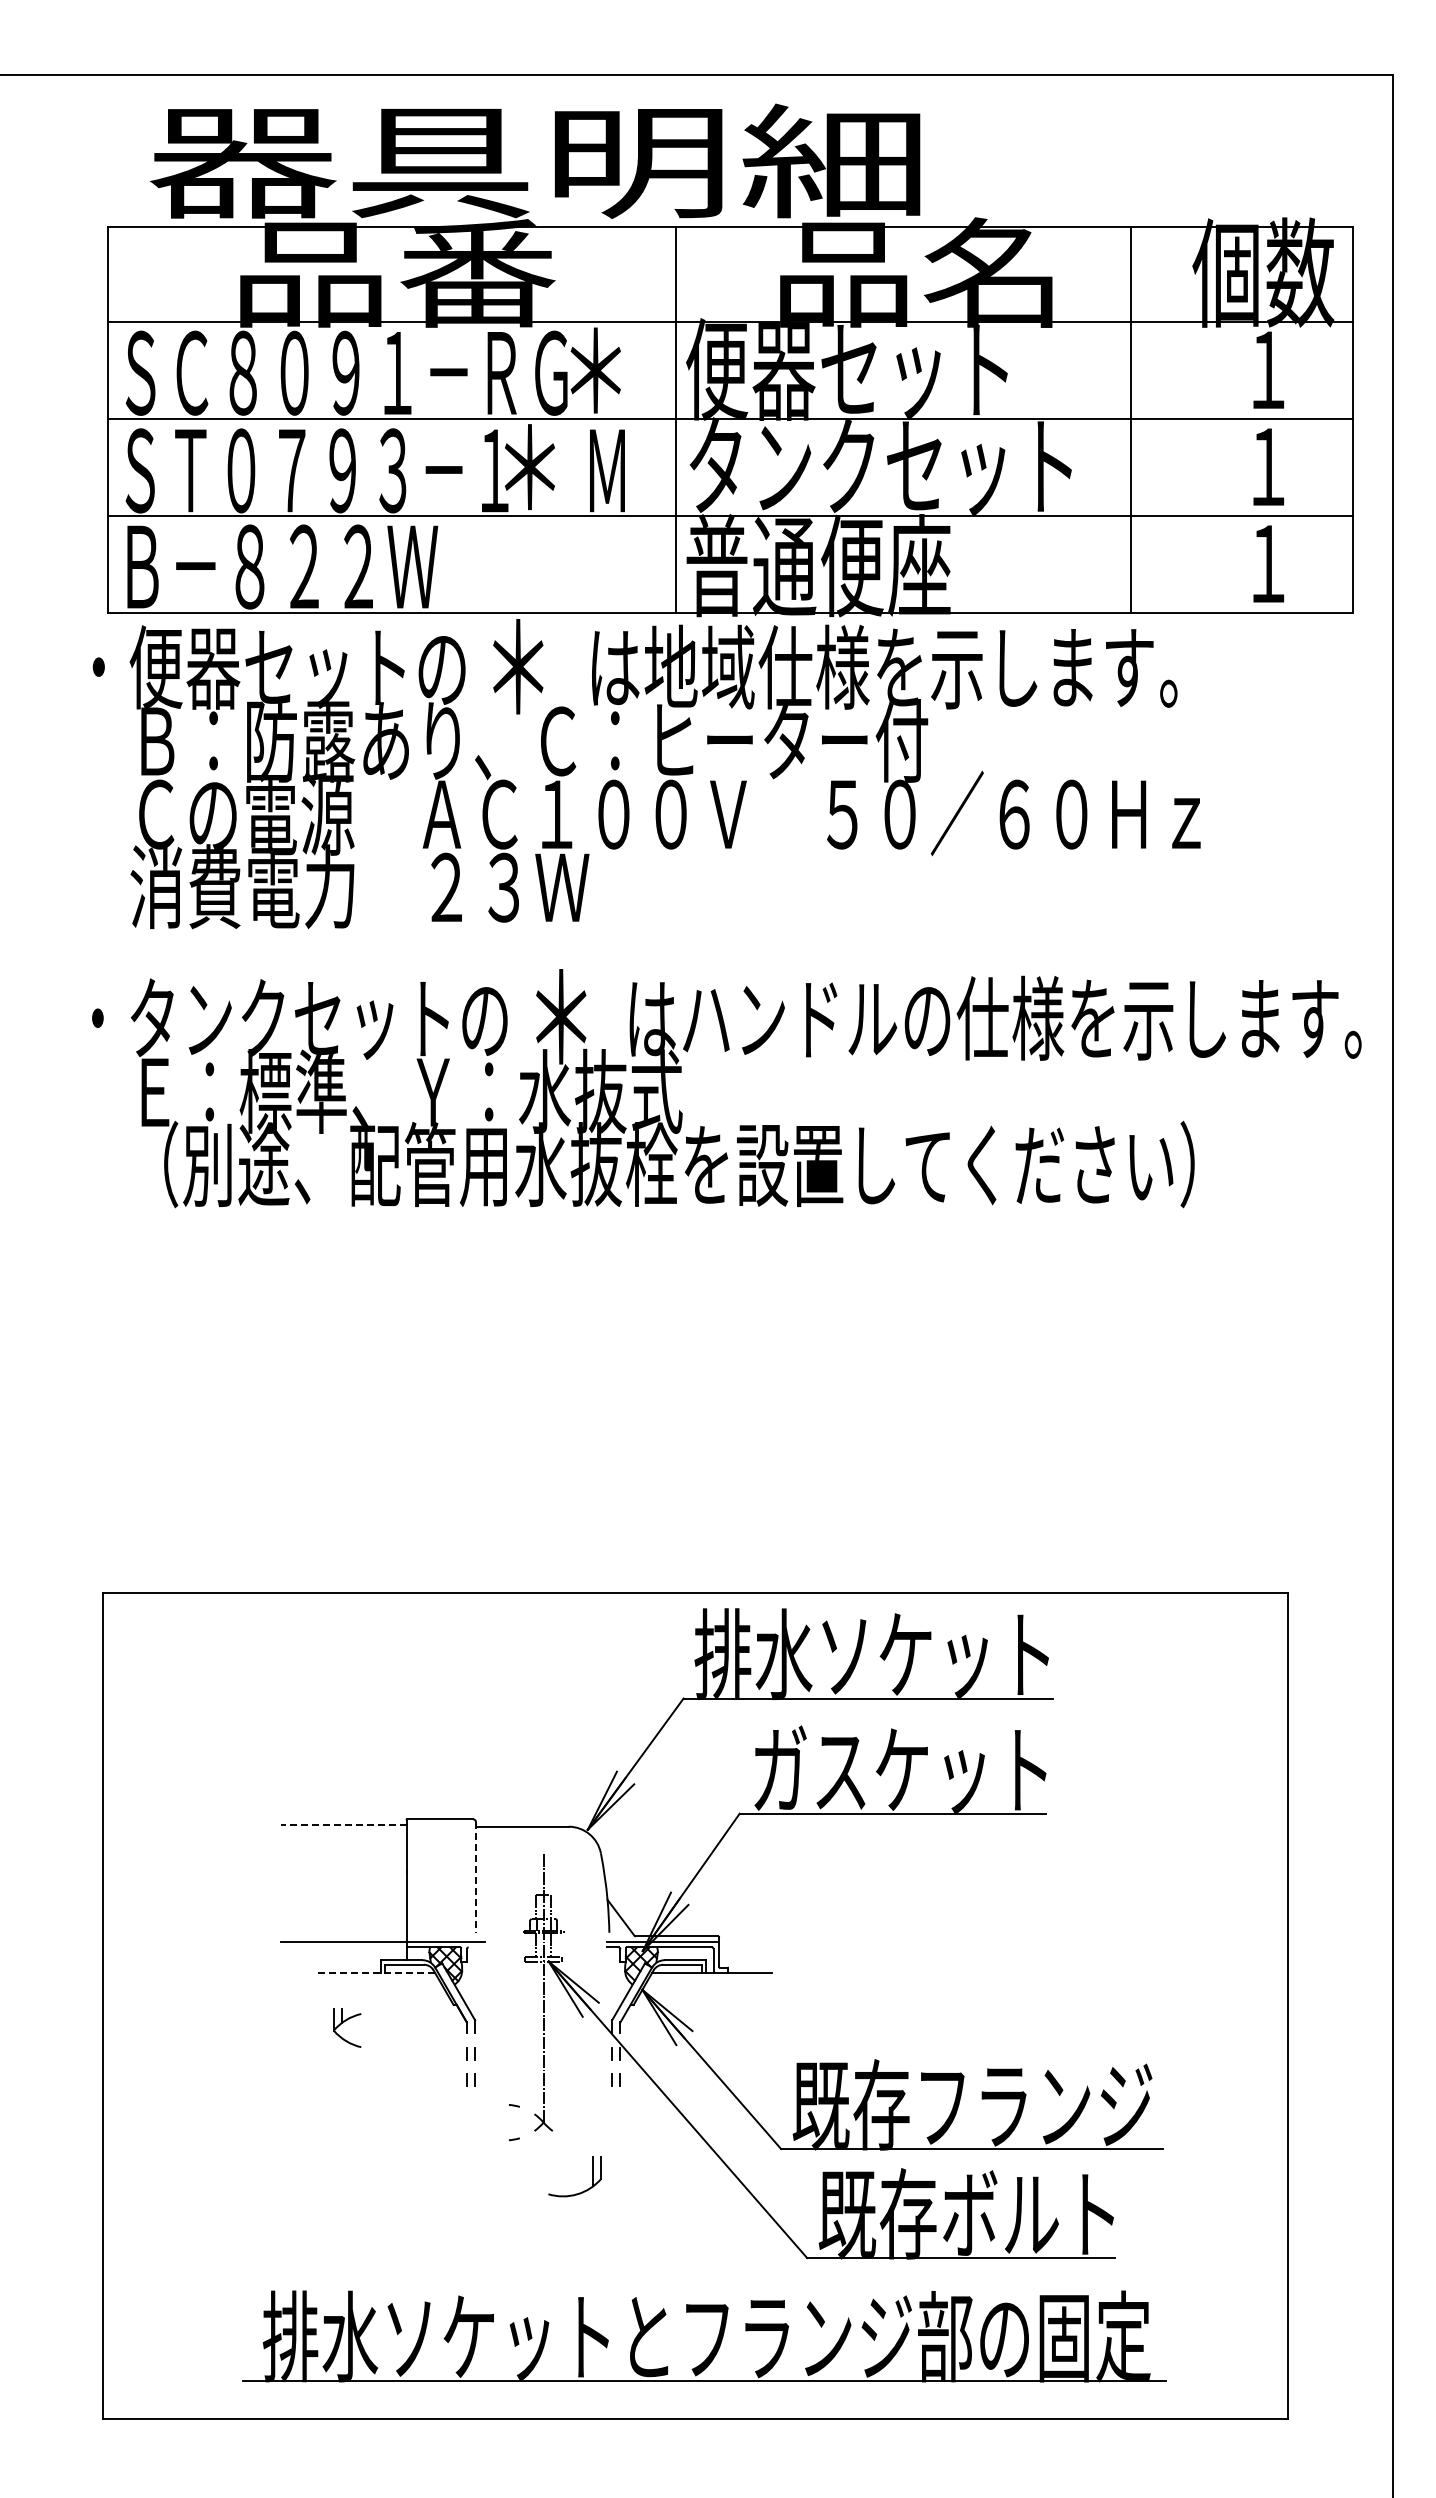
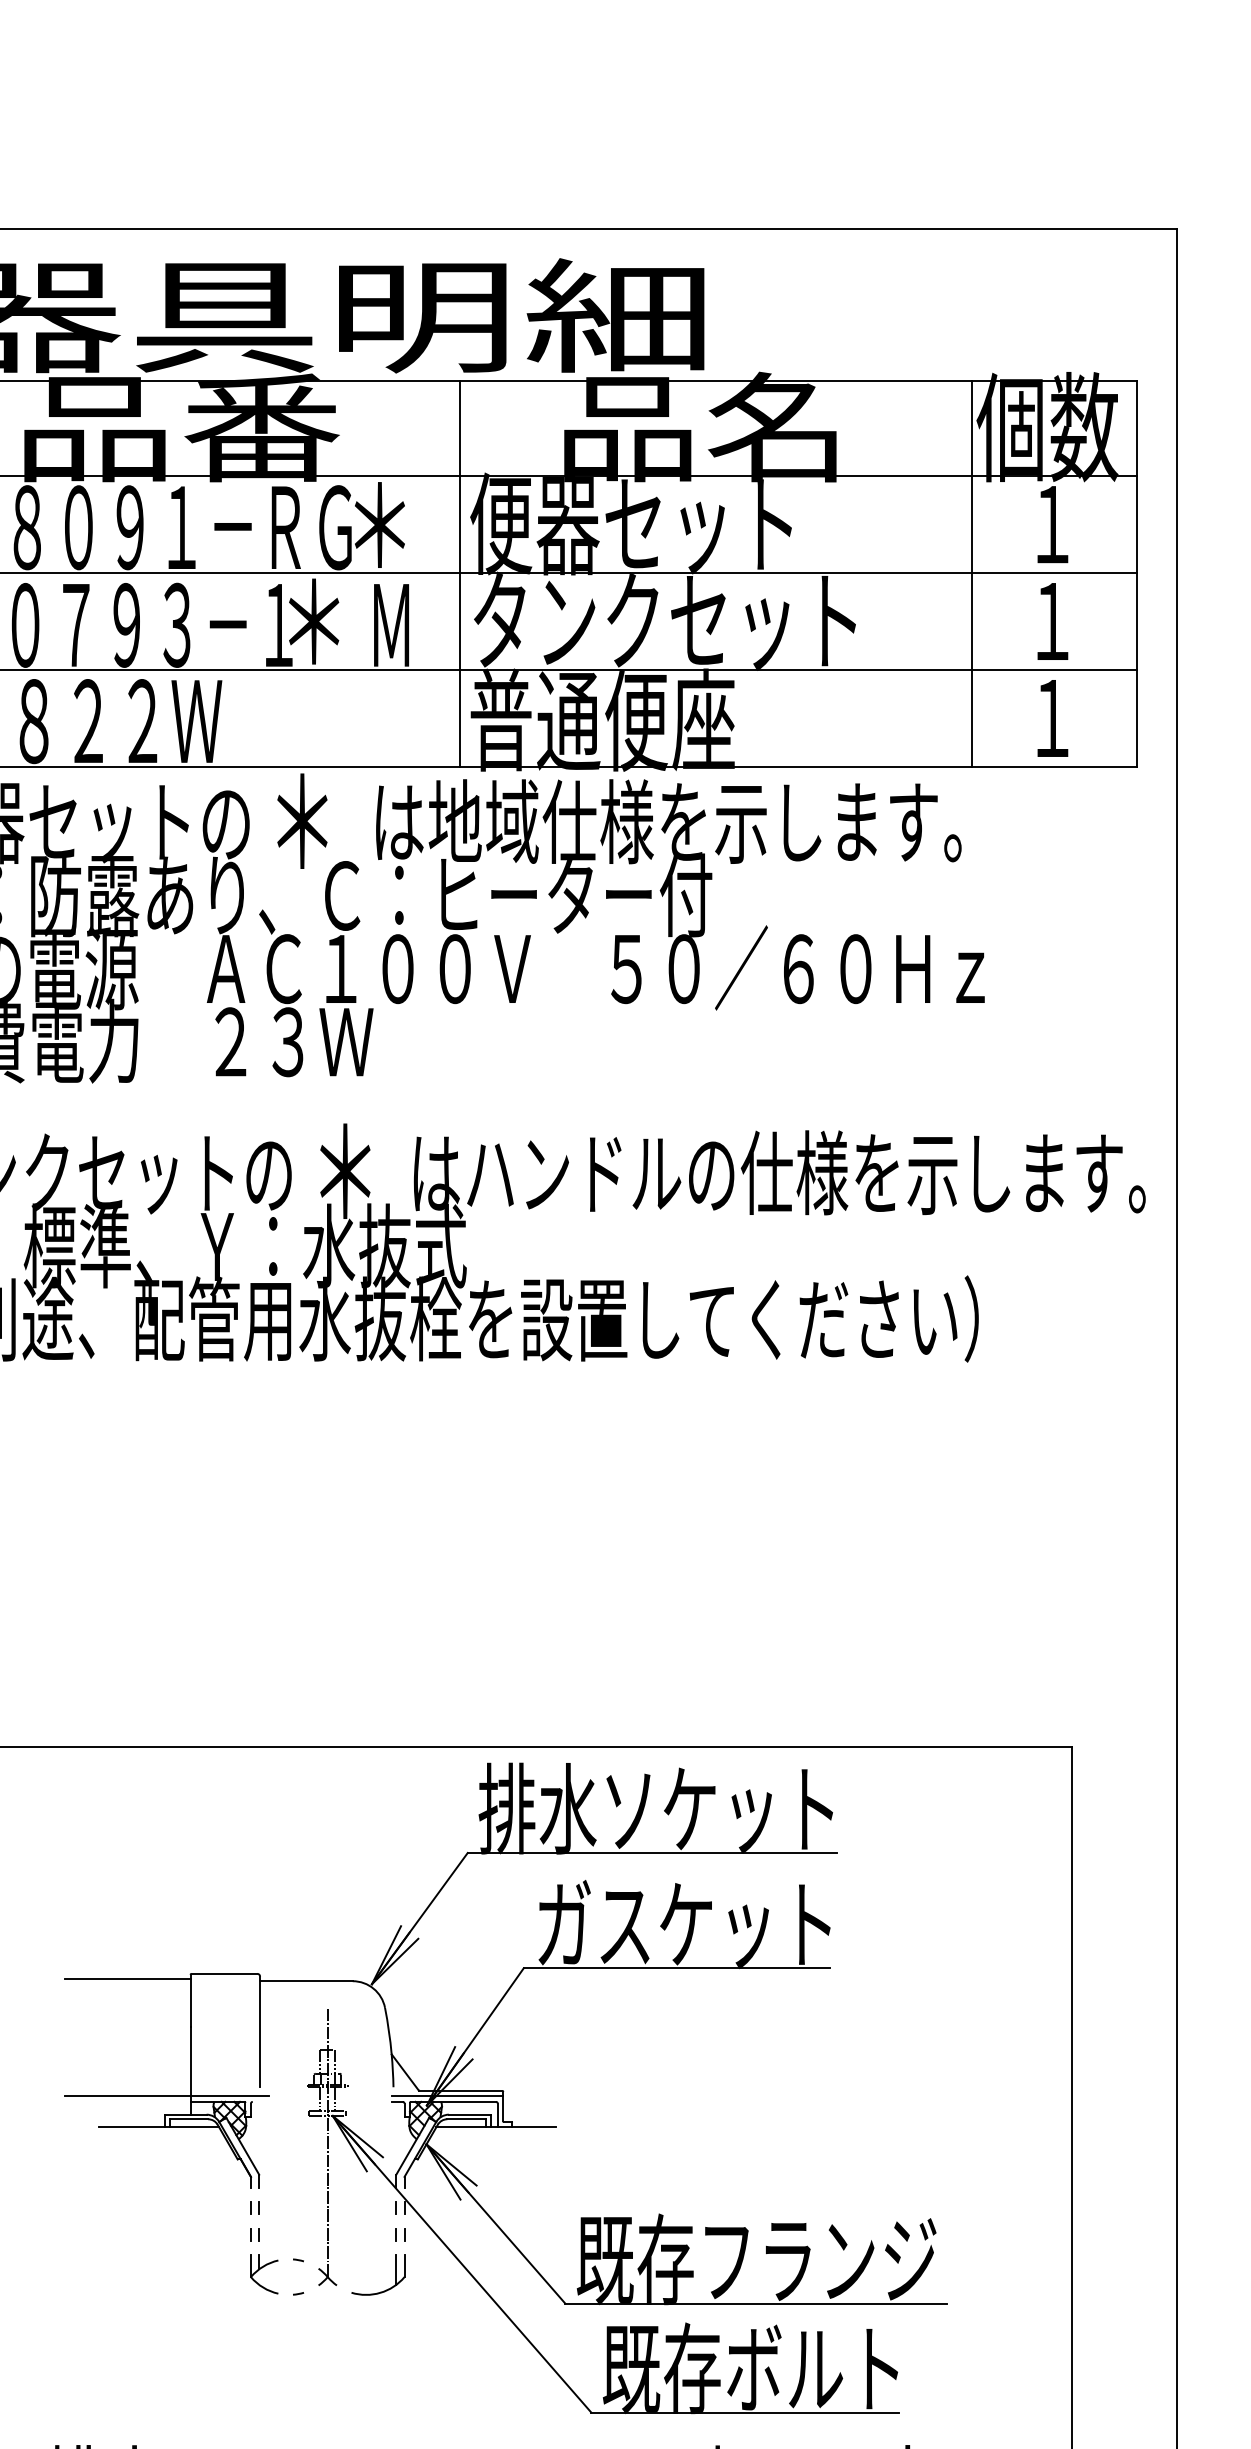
line: (1131, 419) -> (972, 573), moved
line: (343, 1824) -> (127, 1978), dashed -> solid
line: (475, 1877) -> (259, 2031), dashed -> solid
line: (374, 1973) -> (158, 2127), dashed -> solid
part: (347, 2027) -> (264, 2273), moved
part: (581, 2191) -> (384, 2289), moved

